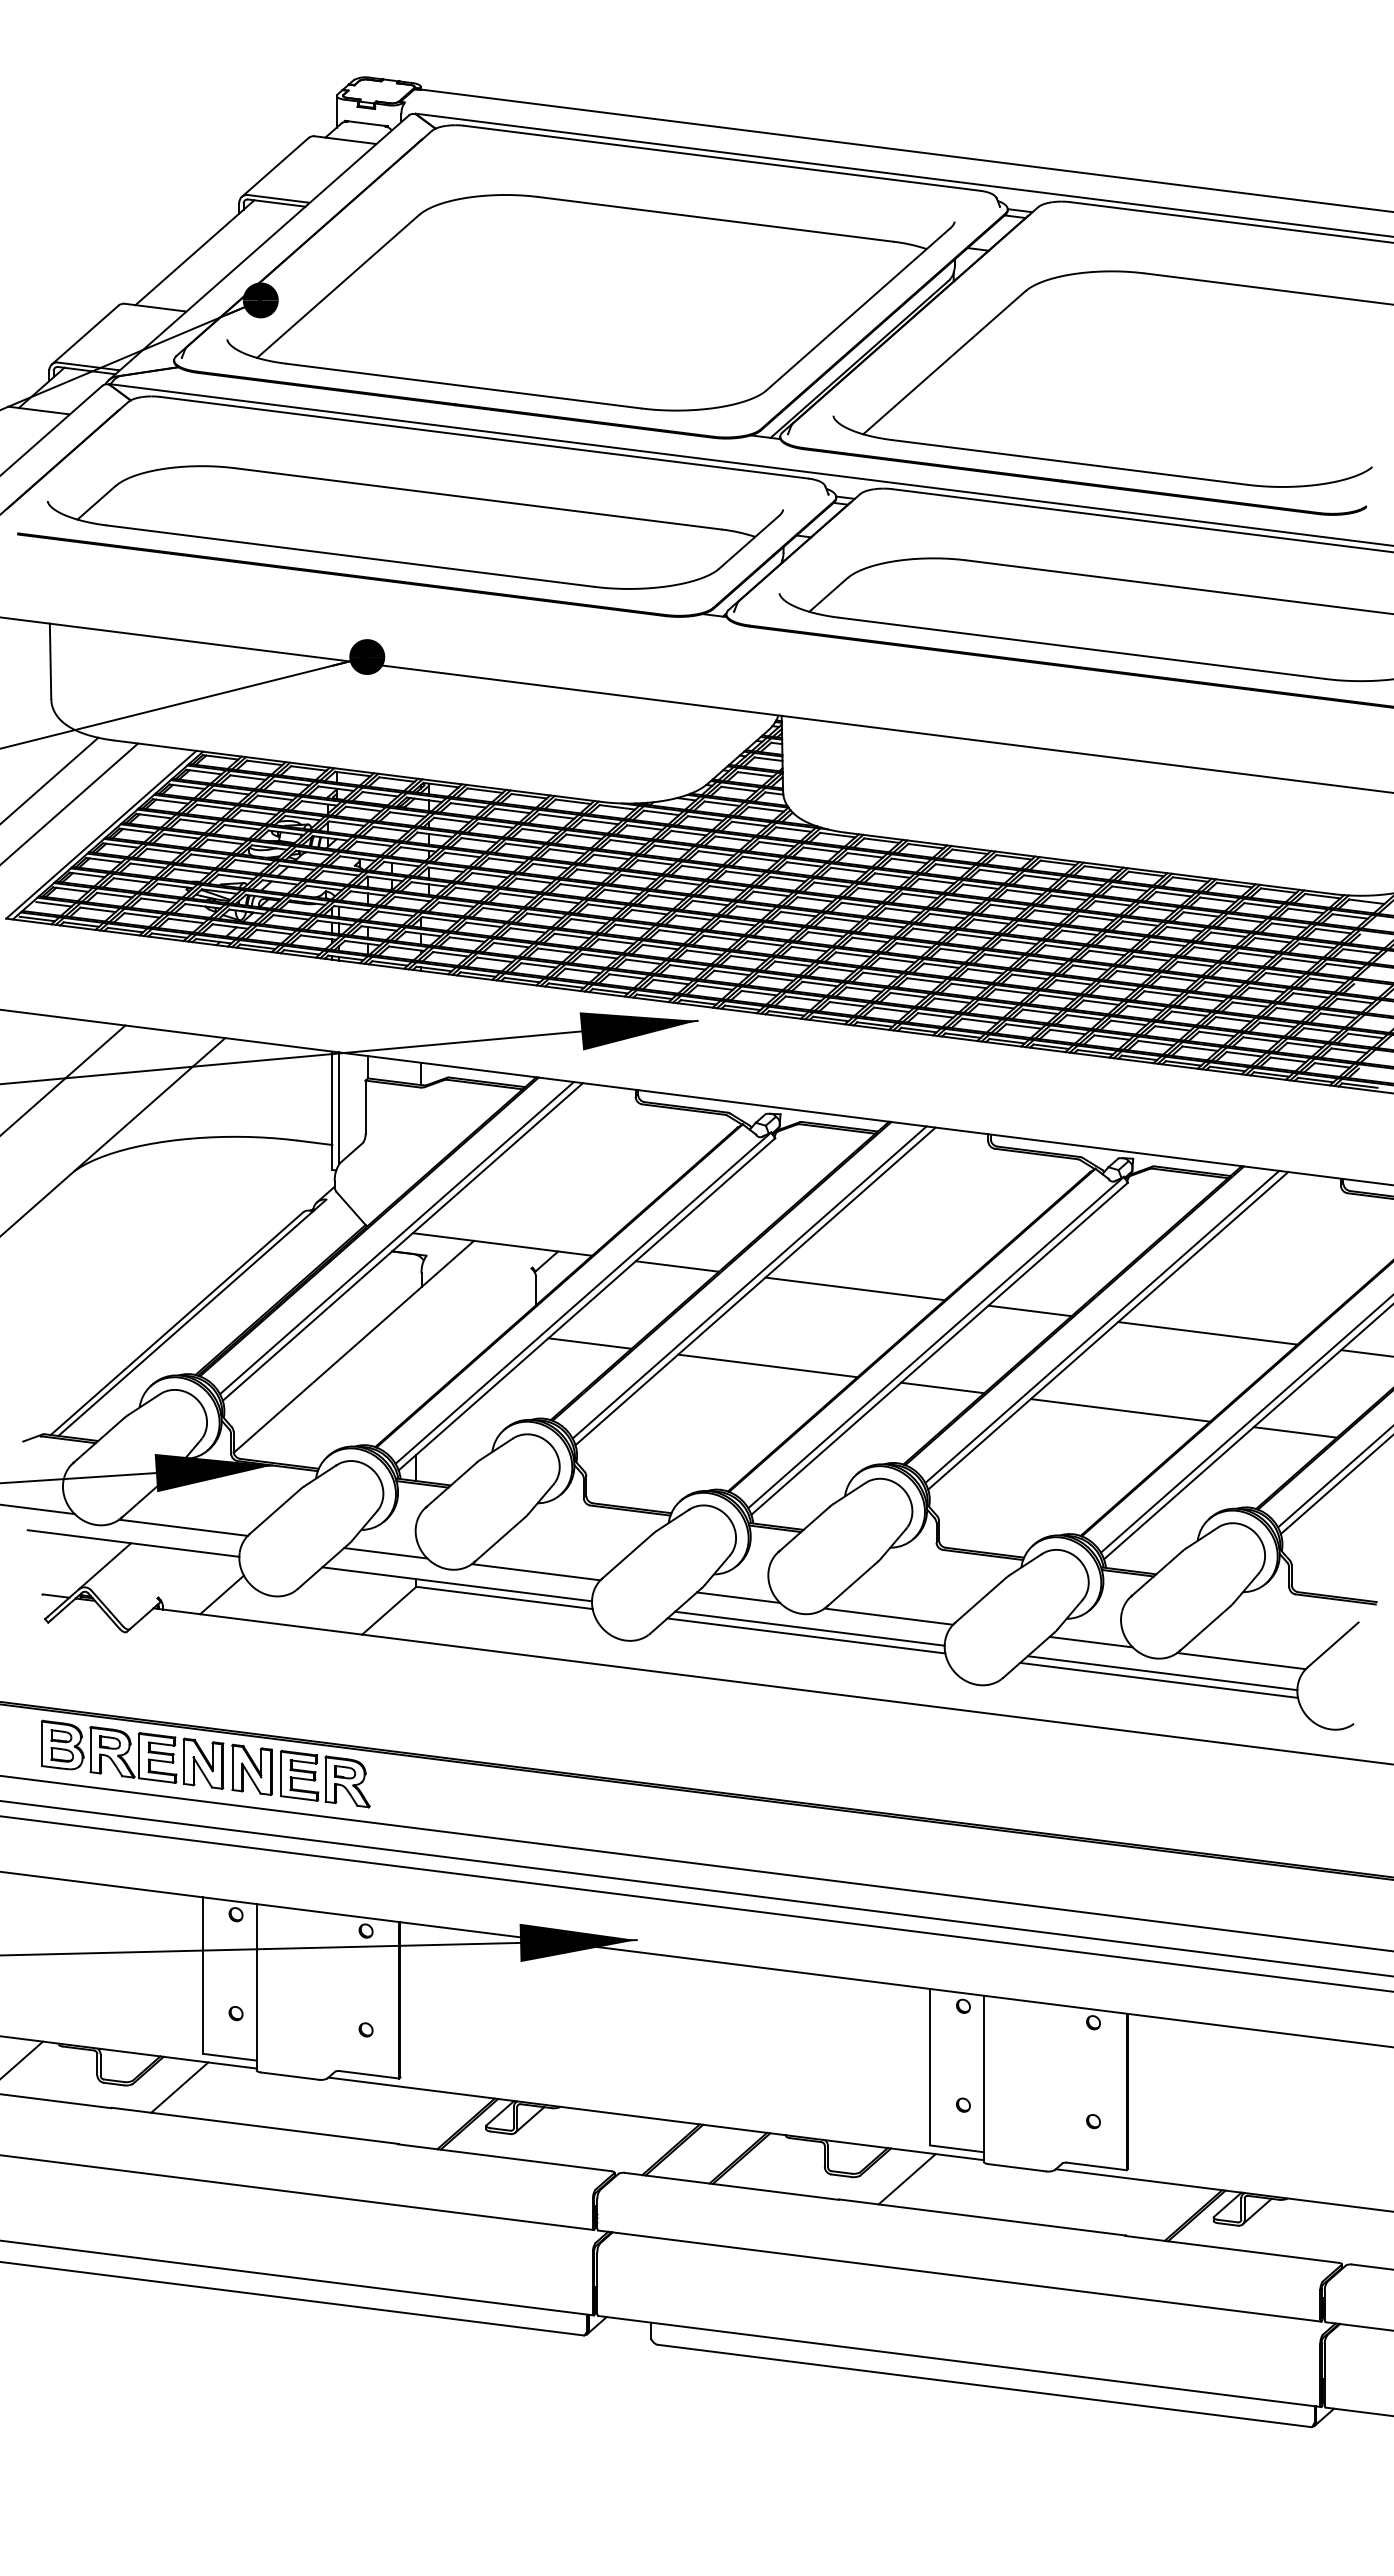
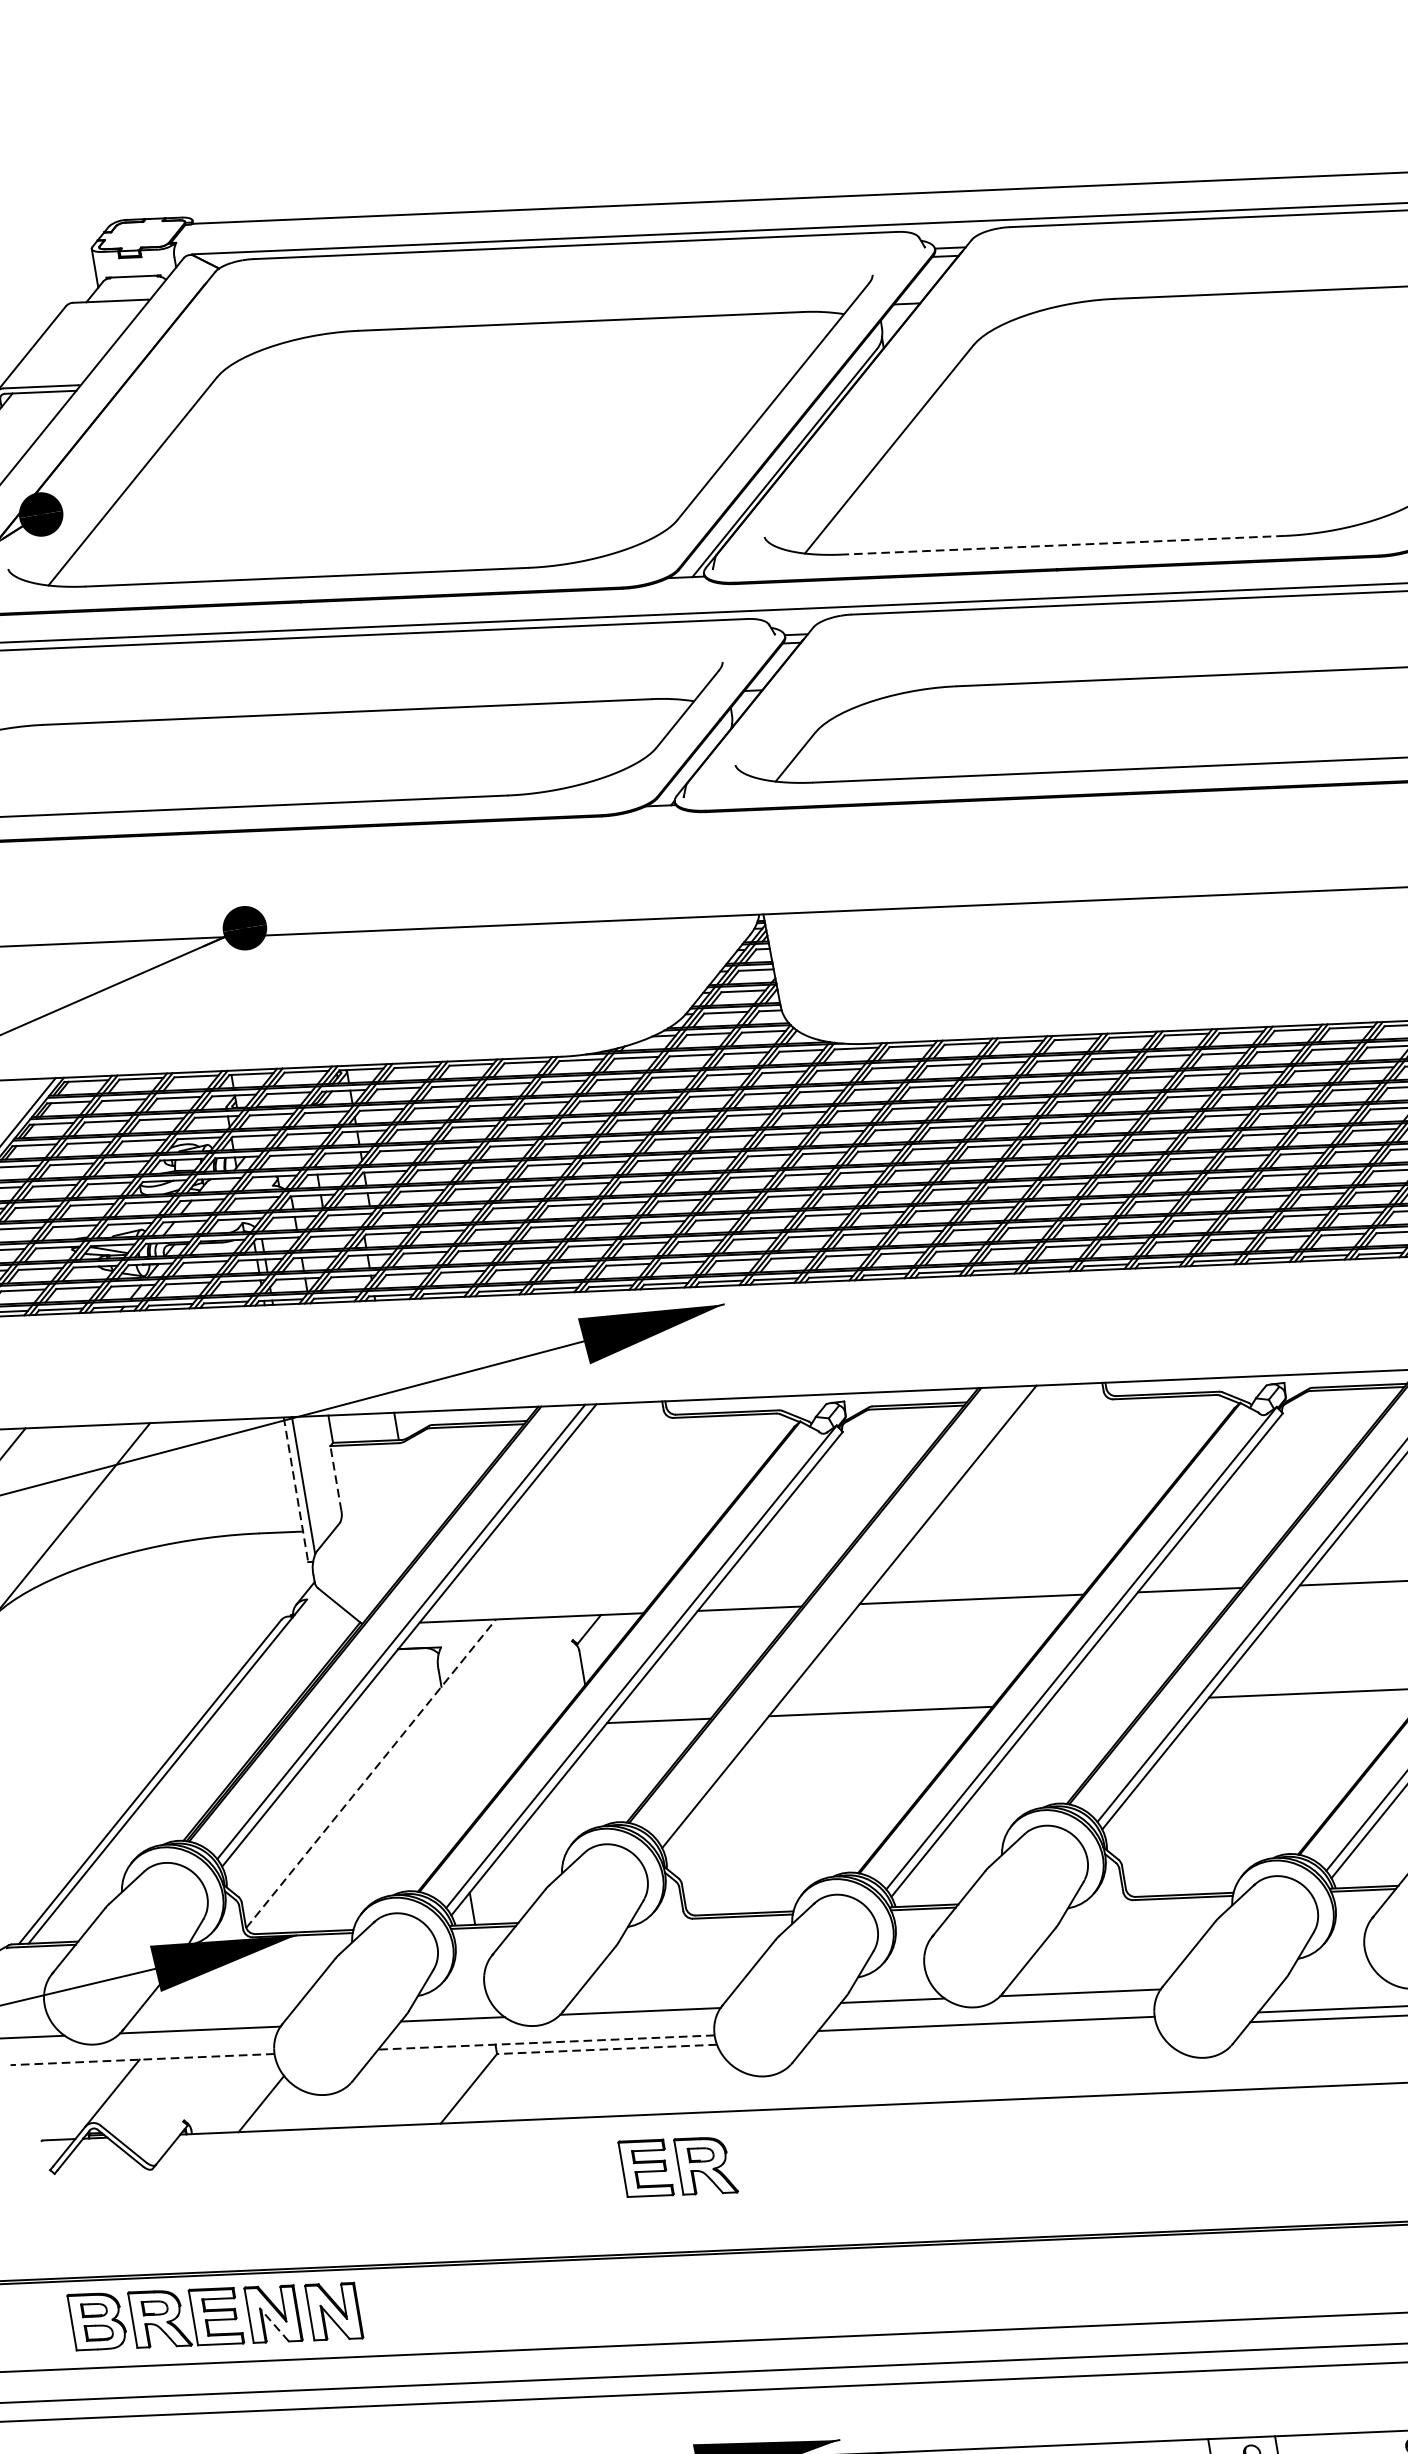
line: (1070, 462) -> (1063, 545), solid -> dashed
line: (365, 1106) -> (335, 1477), solid -> dashed
line: (332, 1111) -> (296, 1490), solid -> dashed
line: (749, 1282) -> (841, 1613), removed
line: (354, 1346) -> (371, 1773), solid -> dashed
line: (942, 1387) -> (1098, 1701), removed
line: (133, 1543) -> (142, 2059), solid -> dashed
line: (457, 1584) -> (546, 2042), solid -> dashed
line: (504, 1597) -> (606, 2048), solid -> dashed
line: (806, 1635) -> (983, 2032), removed
line: (1090, 1641) -> (1331, 1981), removed
line: (202, 1772) -> (274, 2325), solid -> dashed
part: (325, 1779) -> (678, 2167), moved

